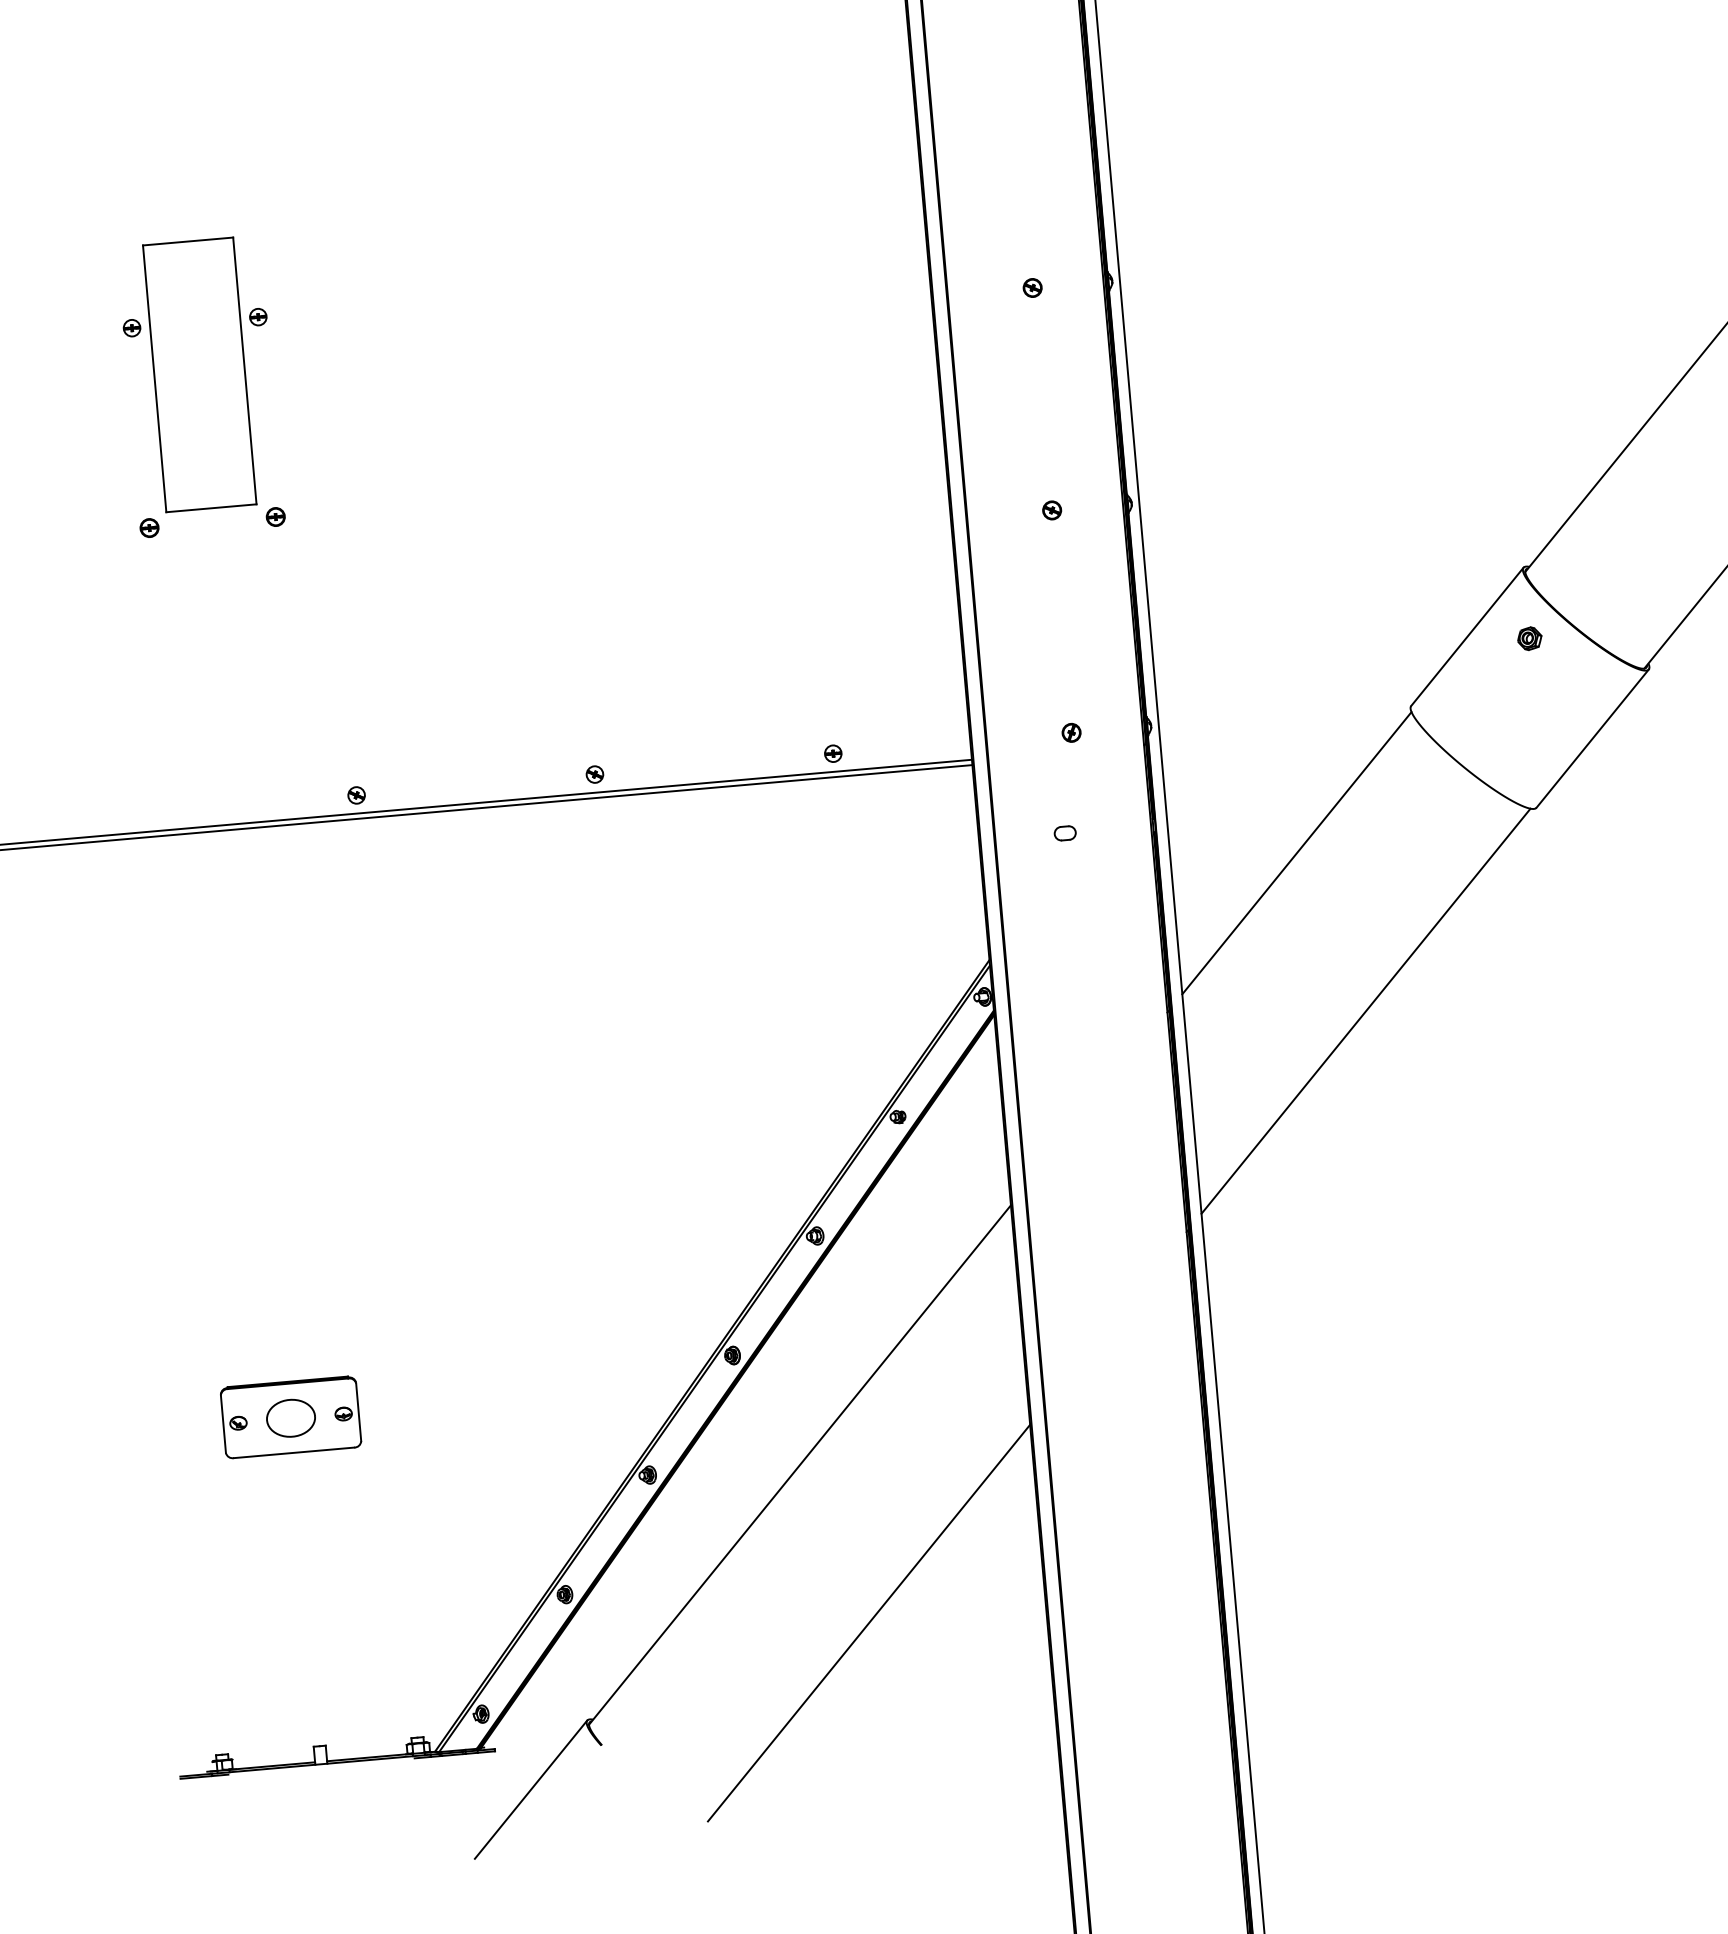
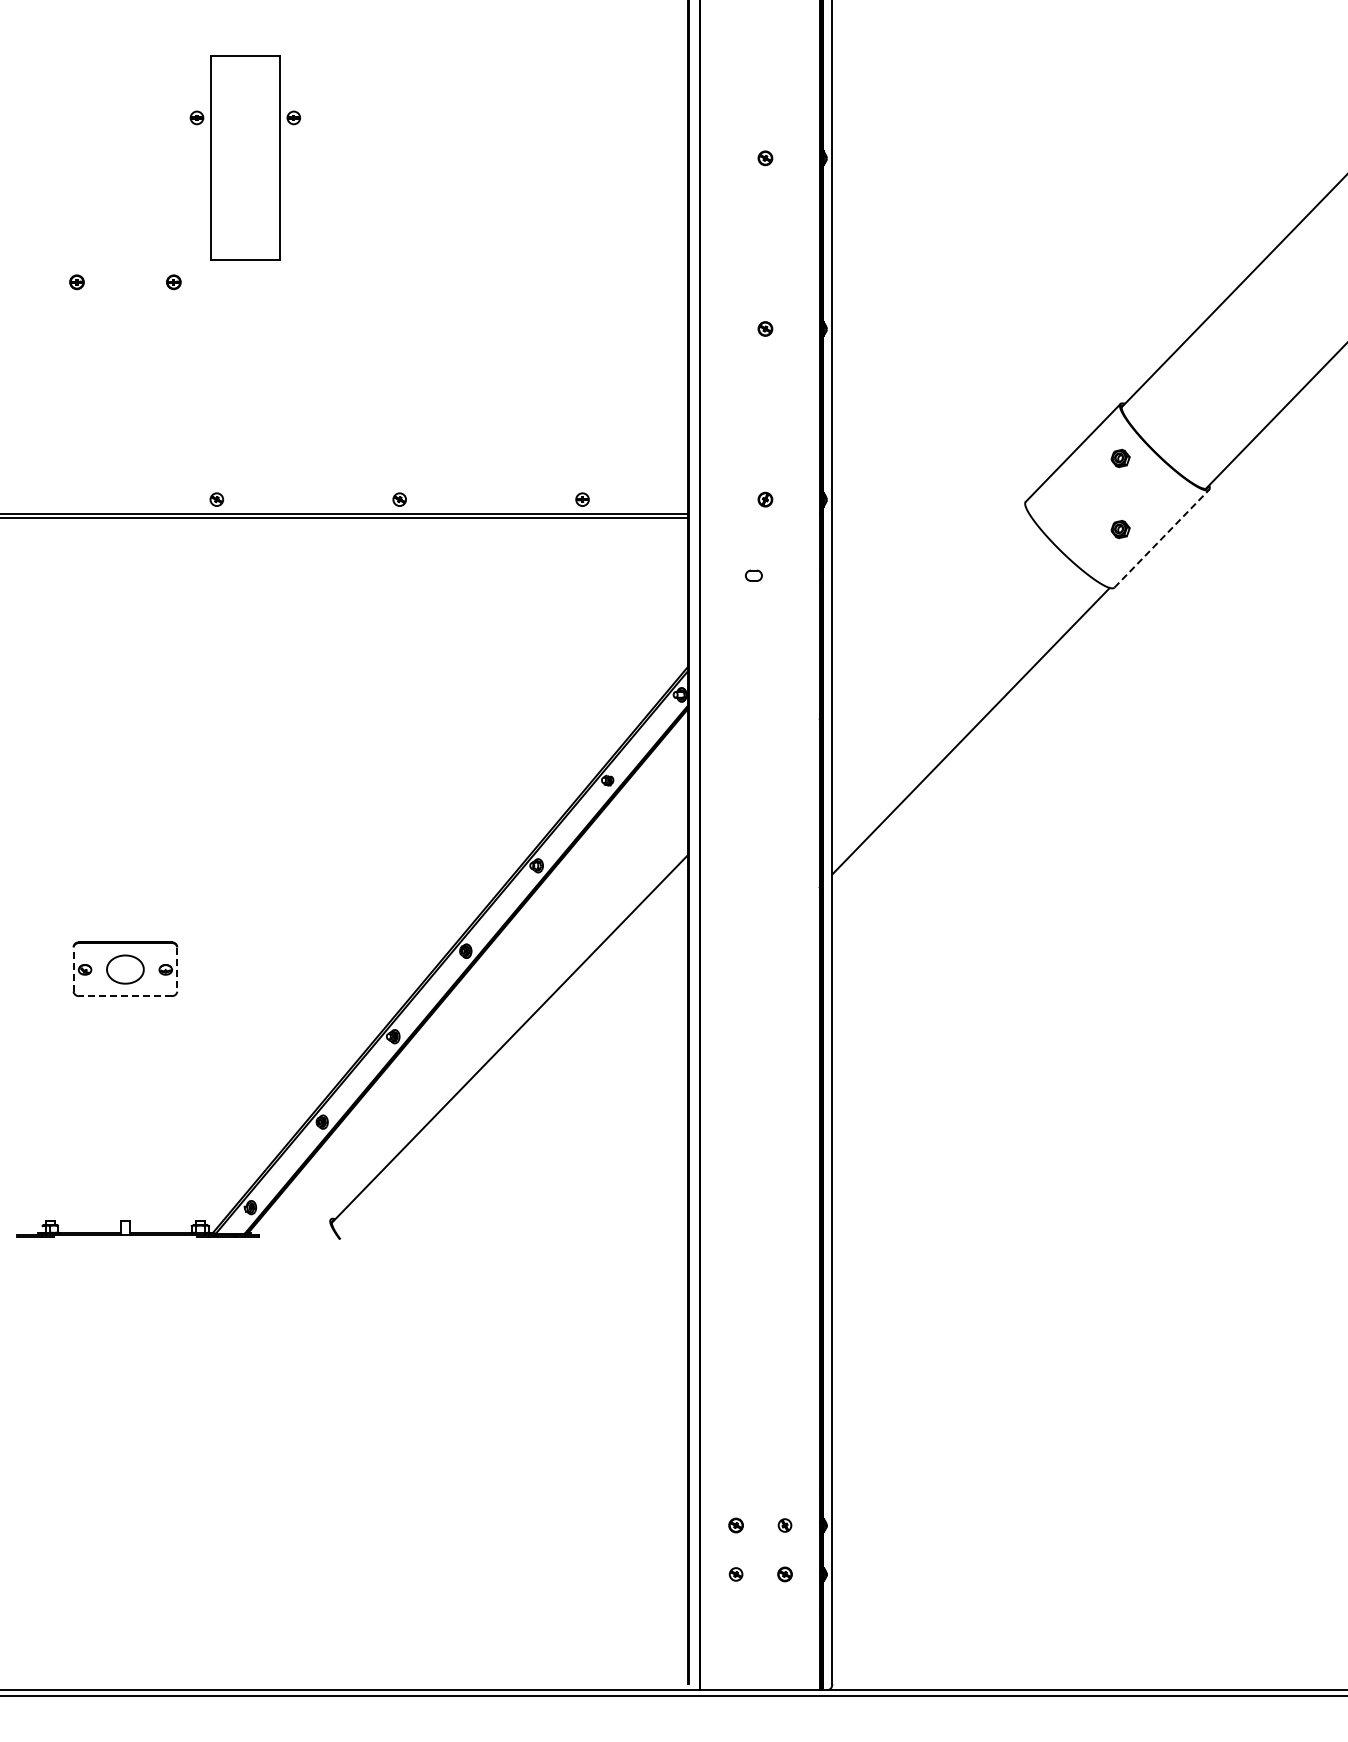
part: (199, 374) -> (245, 157), moved
part: (1537, 731) -> (1120, 529), added
line: (1593, 738) -> (1162, 538), solid -> dashed
line: (1296, 853) -> (928, 606), removed
line: (359, 1413) -> (177, 970), solid -> dashed
line: (223, 1424) -> (73, 969), solid -> dashed
line: (292, 1453) -> (124, 996), solid -> dashed
line: (868, 1622) -> (551, 1163), removed
line: (531, 1789) -> (283, 1268), removed

